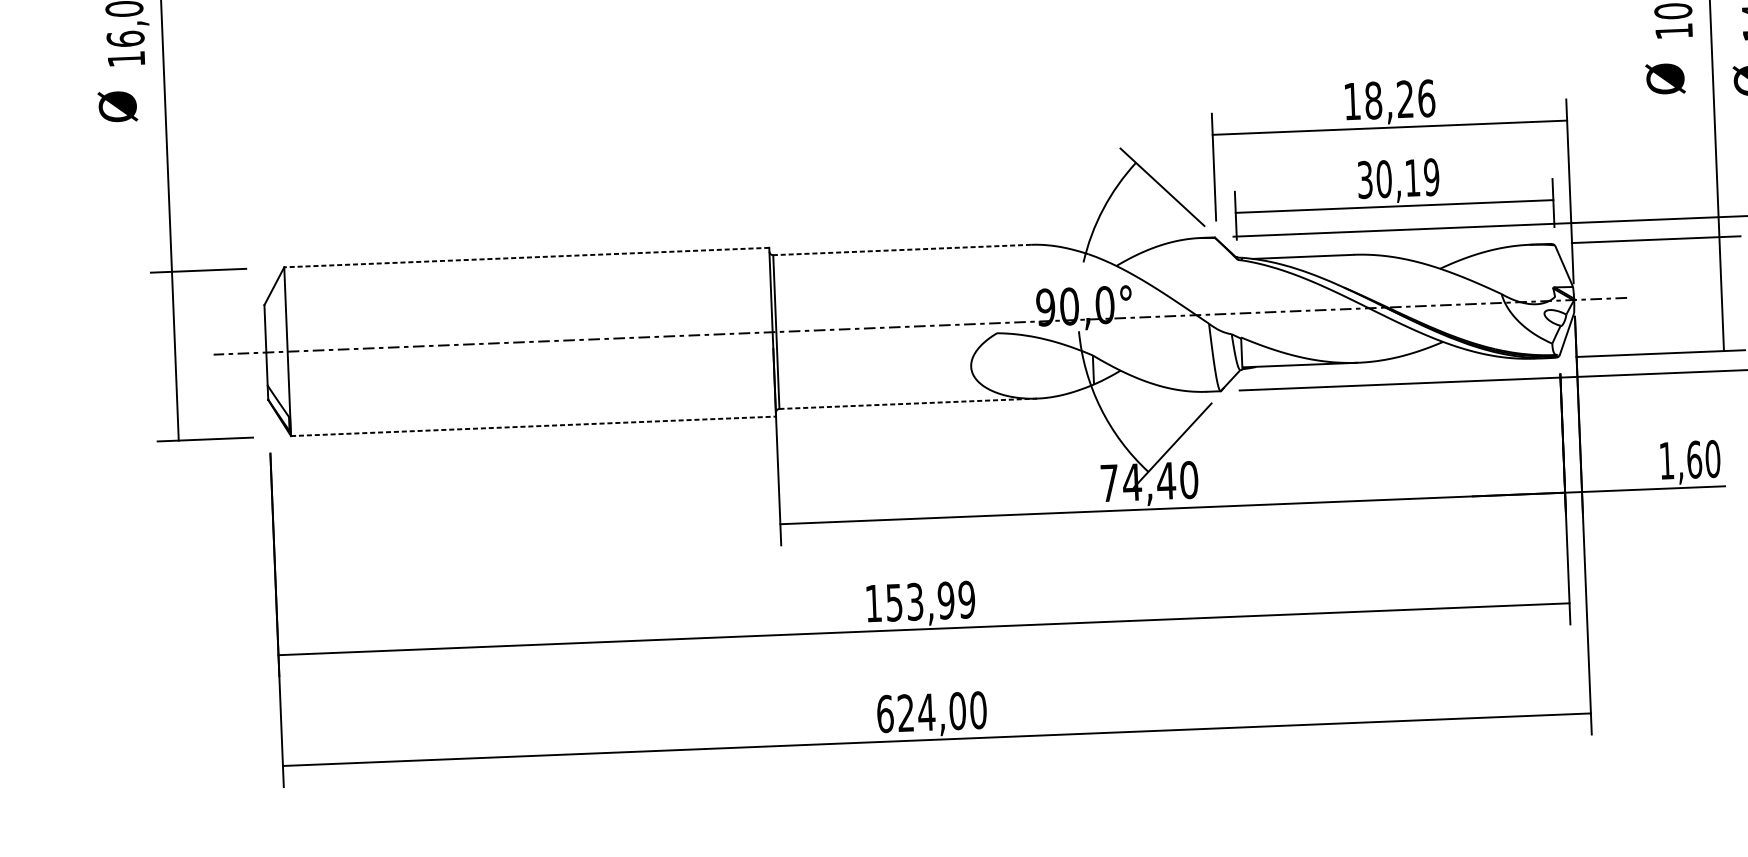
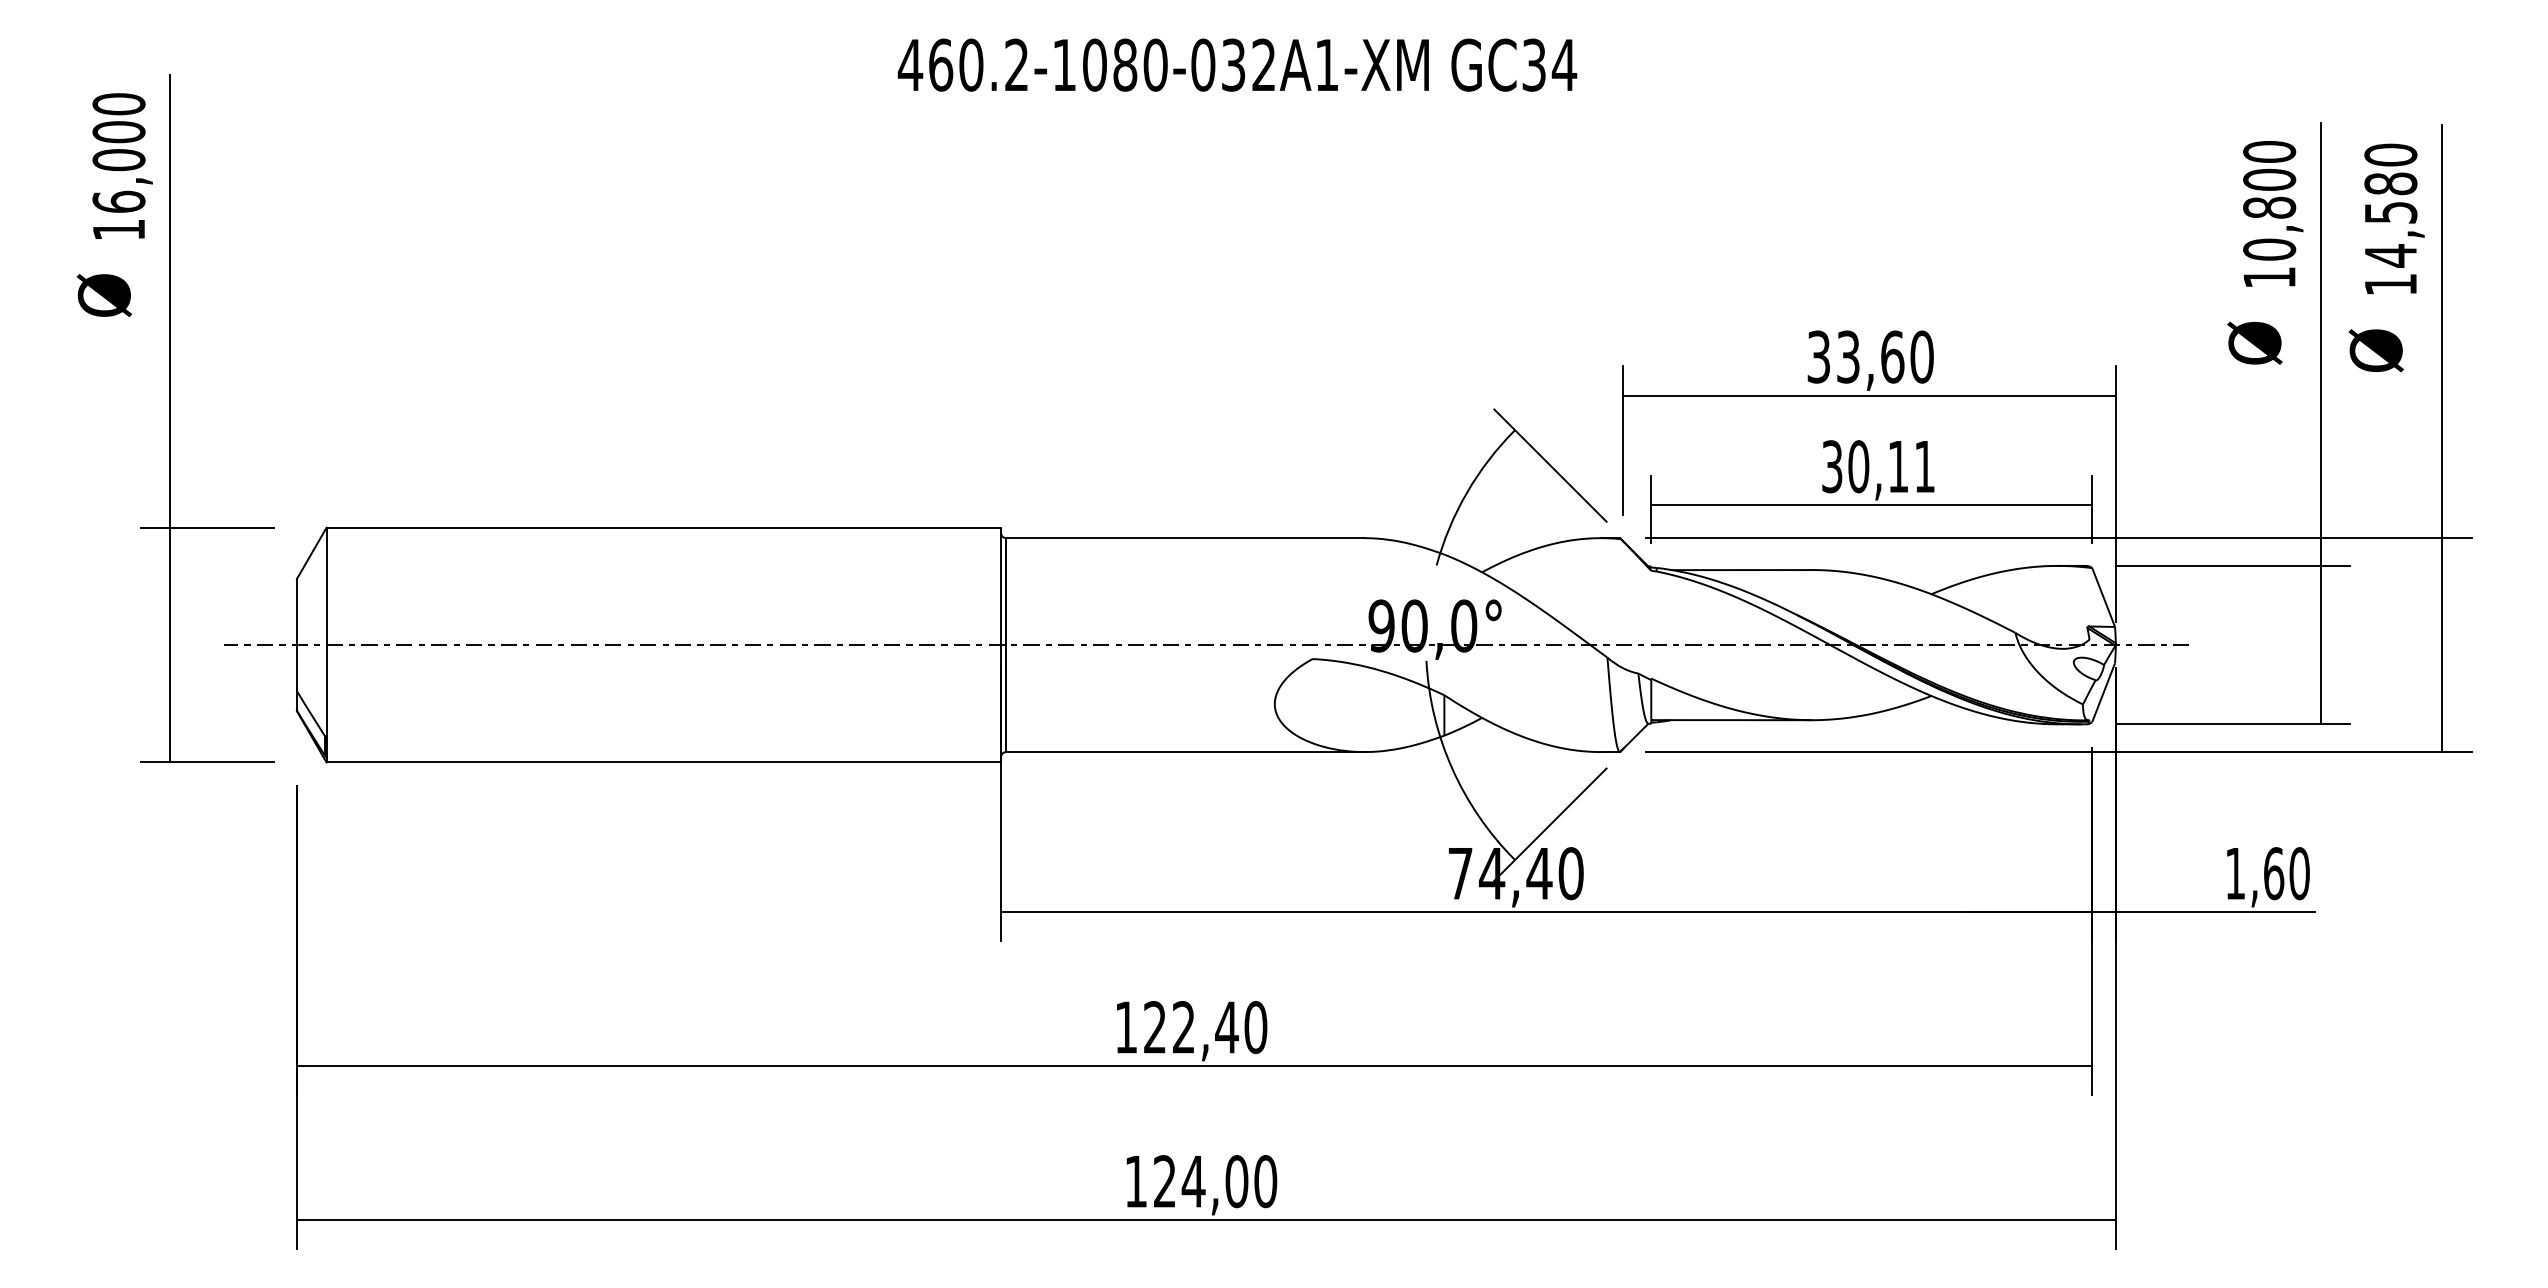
text: (1389, 99) -> (1870, 356), 18,26 -> 33,60
text: (1431, 177) -> (1924, 466), 30,19 -> 30,11
line: (901, 250) -> (1184, 538), dashed -> solid
line: (526, 257) -> (663, 527), dashed -> solid
line: (908, 404) -> (1185, 752), dashed -> solid
line: (534, 426) -> (664, 762), dashed -> solid
text: (930, 601) -> (1205, 1027), 153,99 -> 122,40
text: (885, 713) -> (1136, 1181), 624,00 -> 124,00

